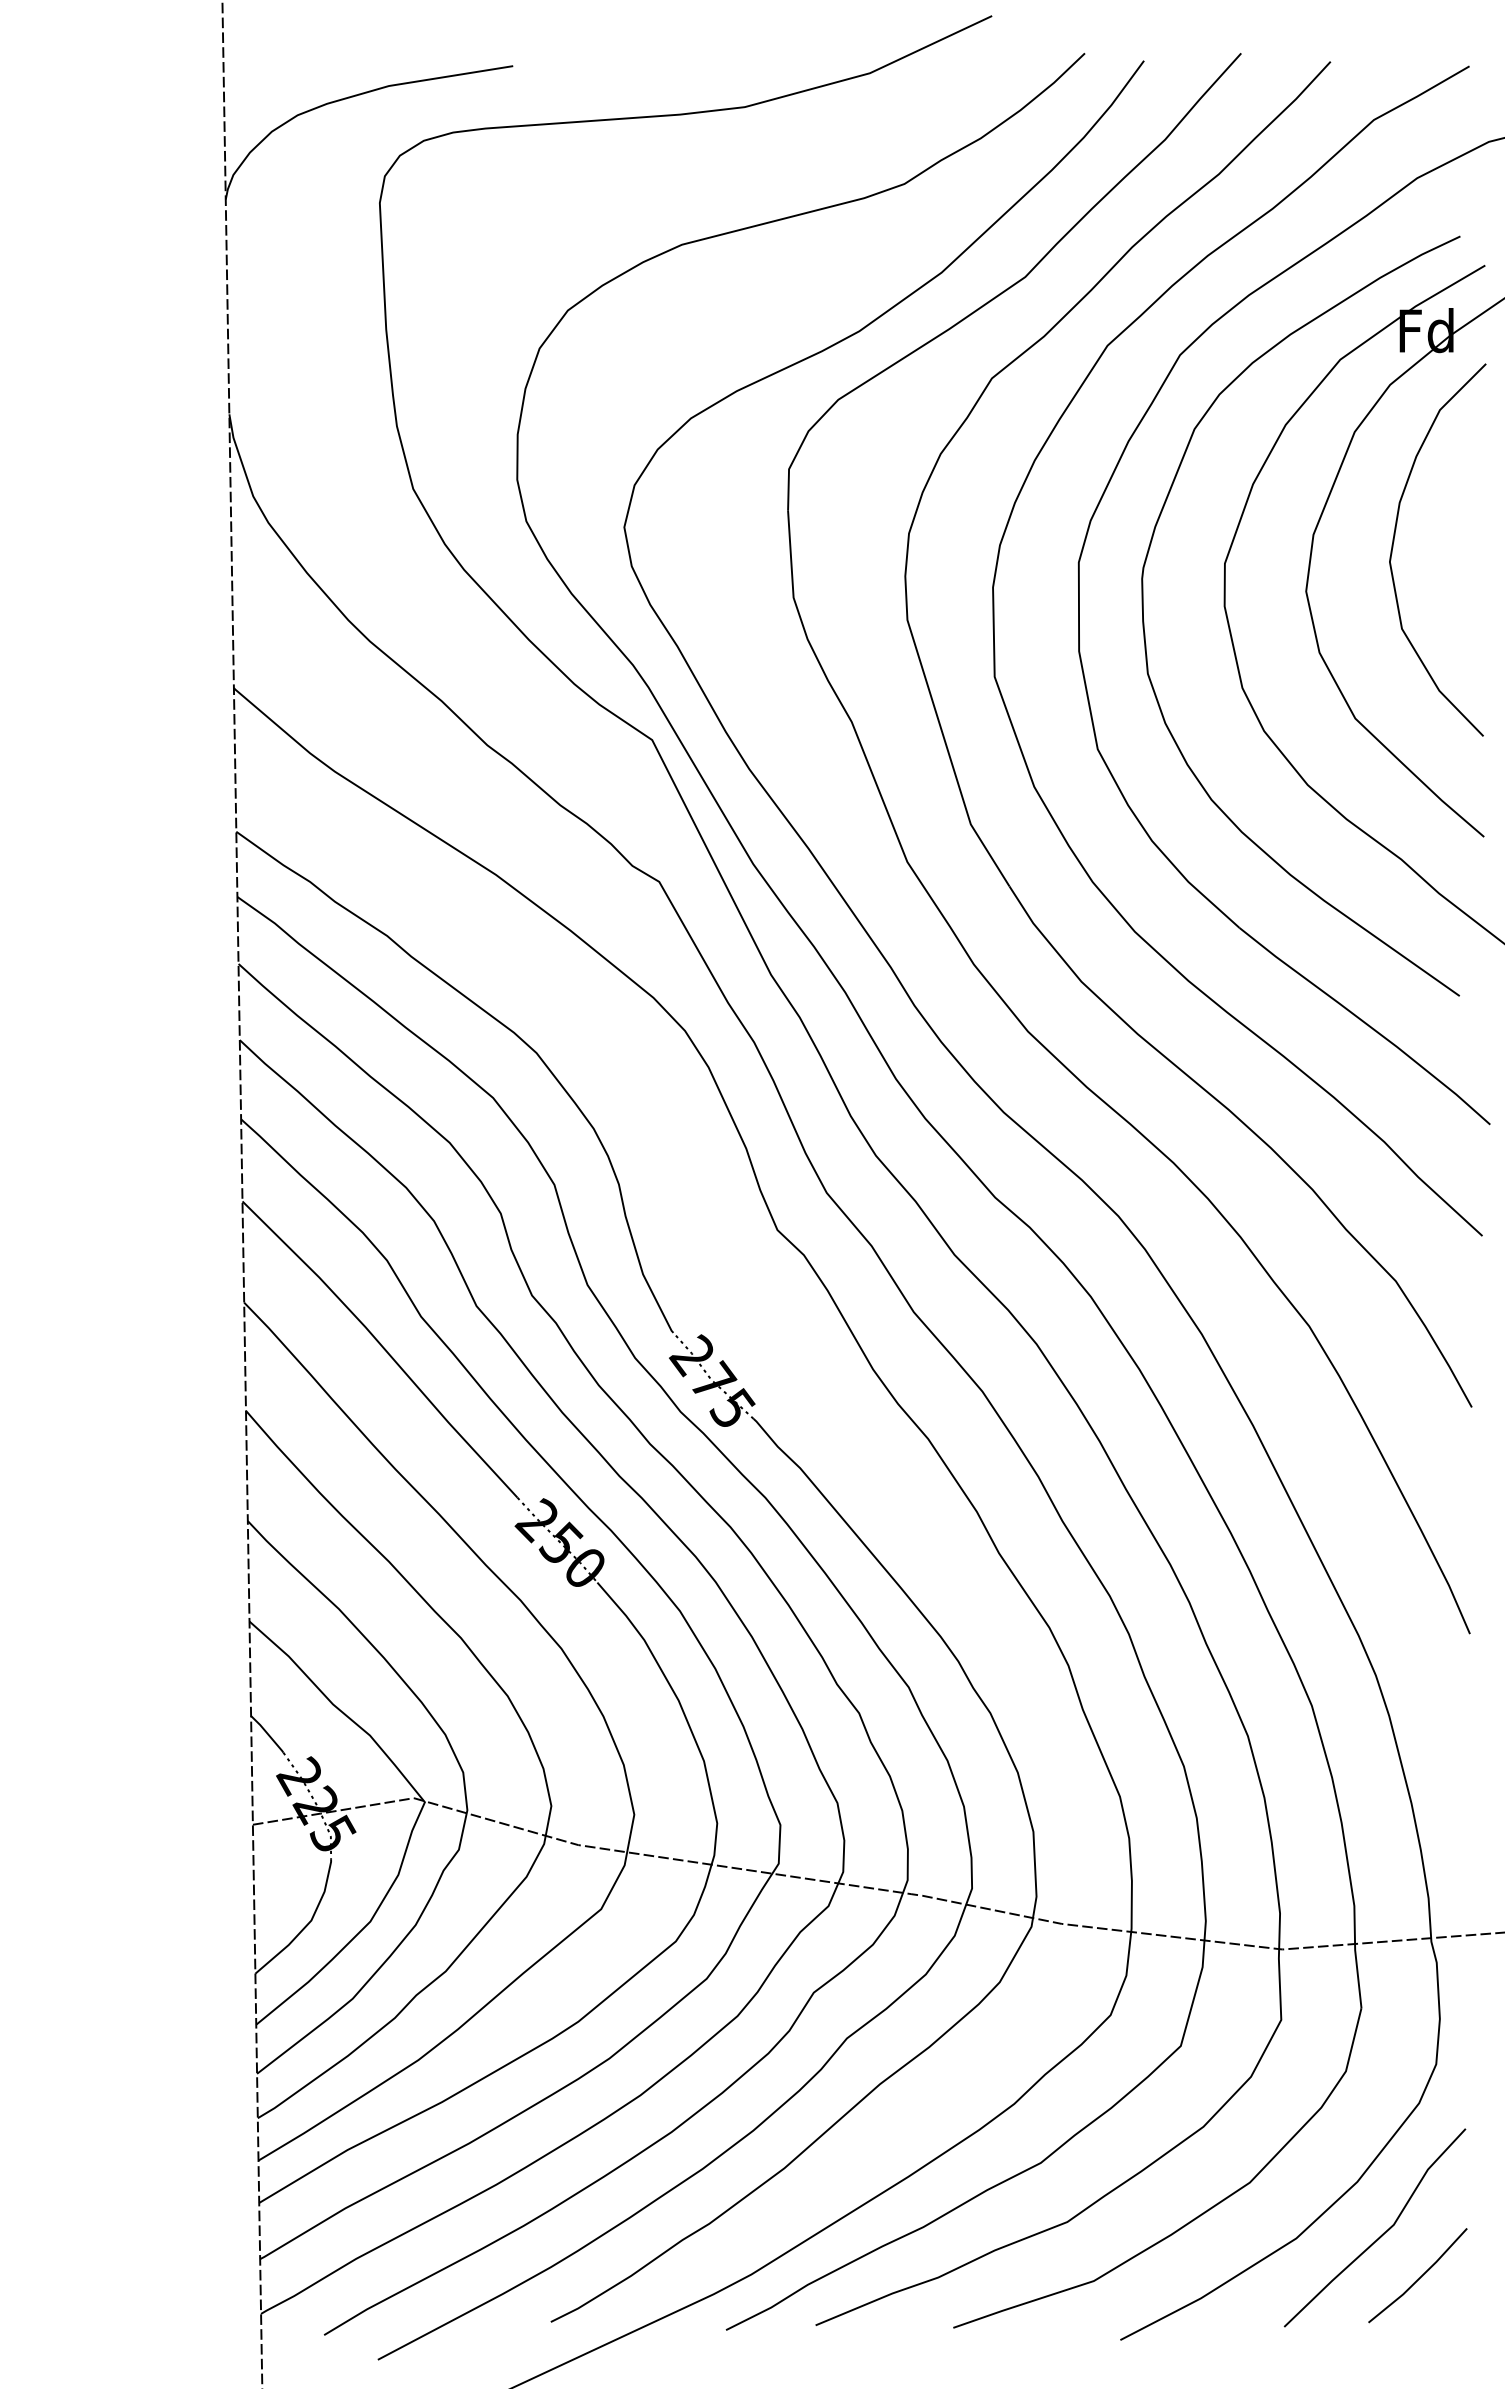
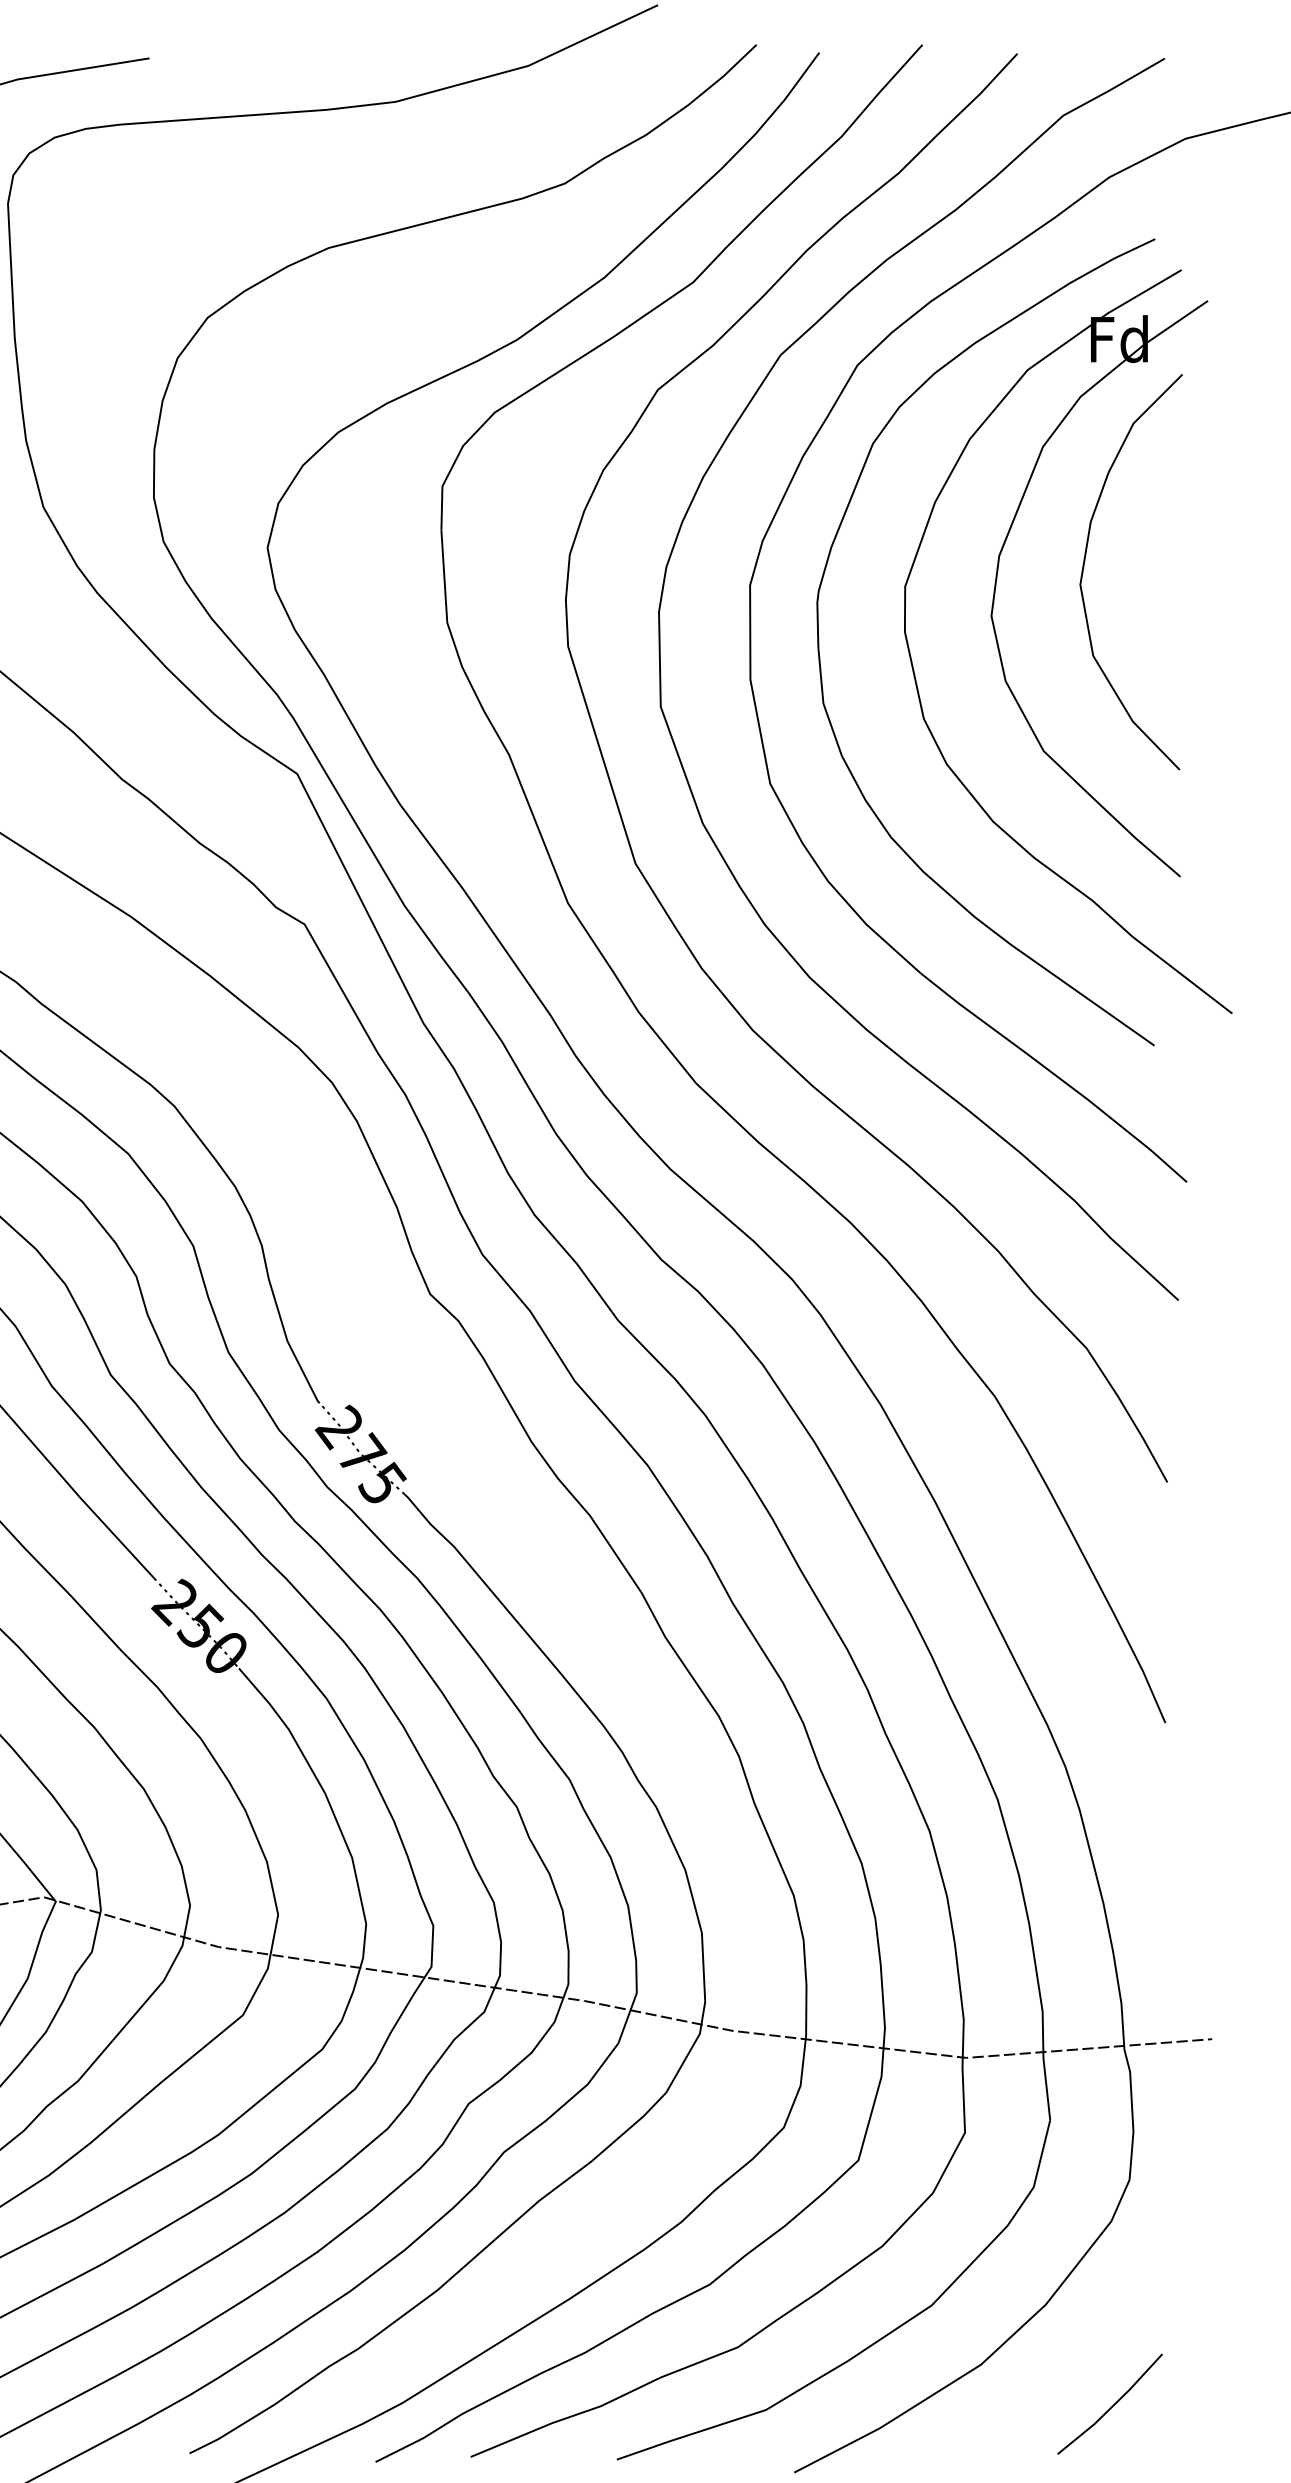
line: (1381, 2234) -> (1071, 2360), removed

